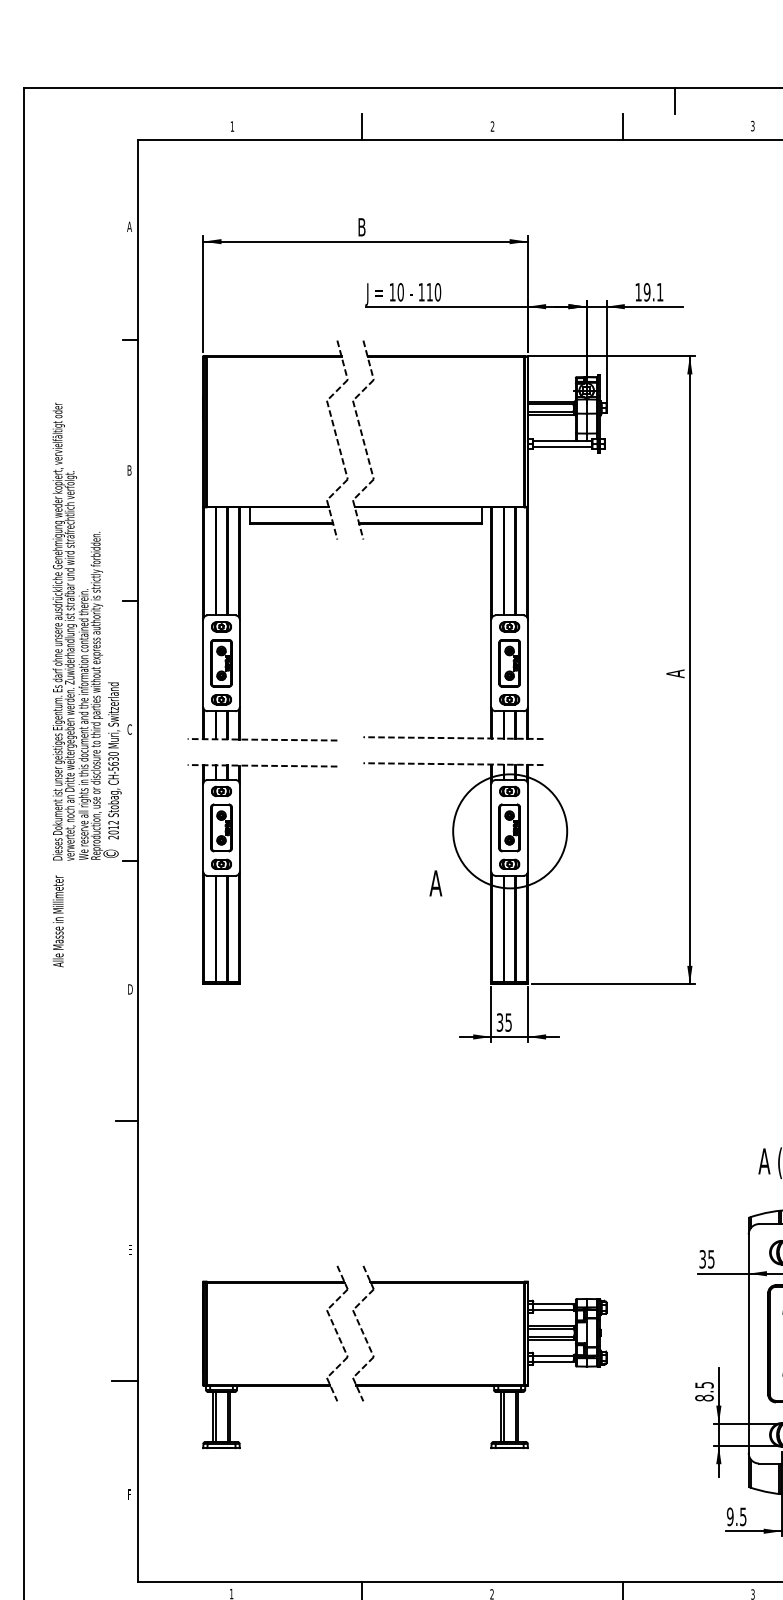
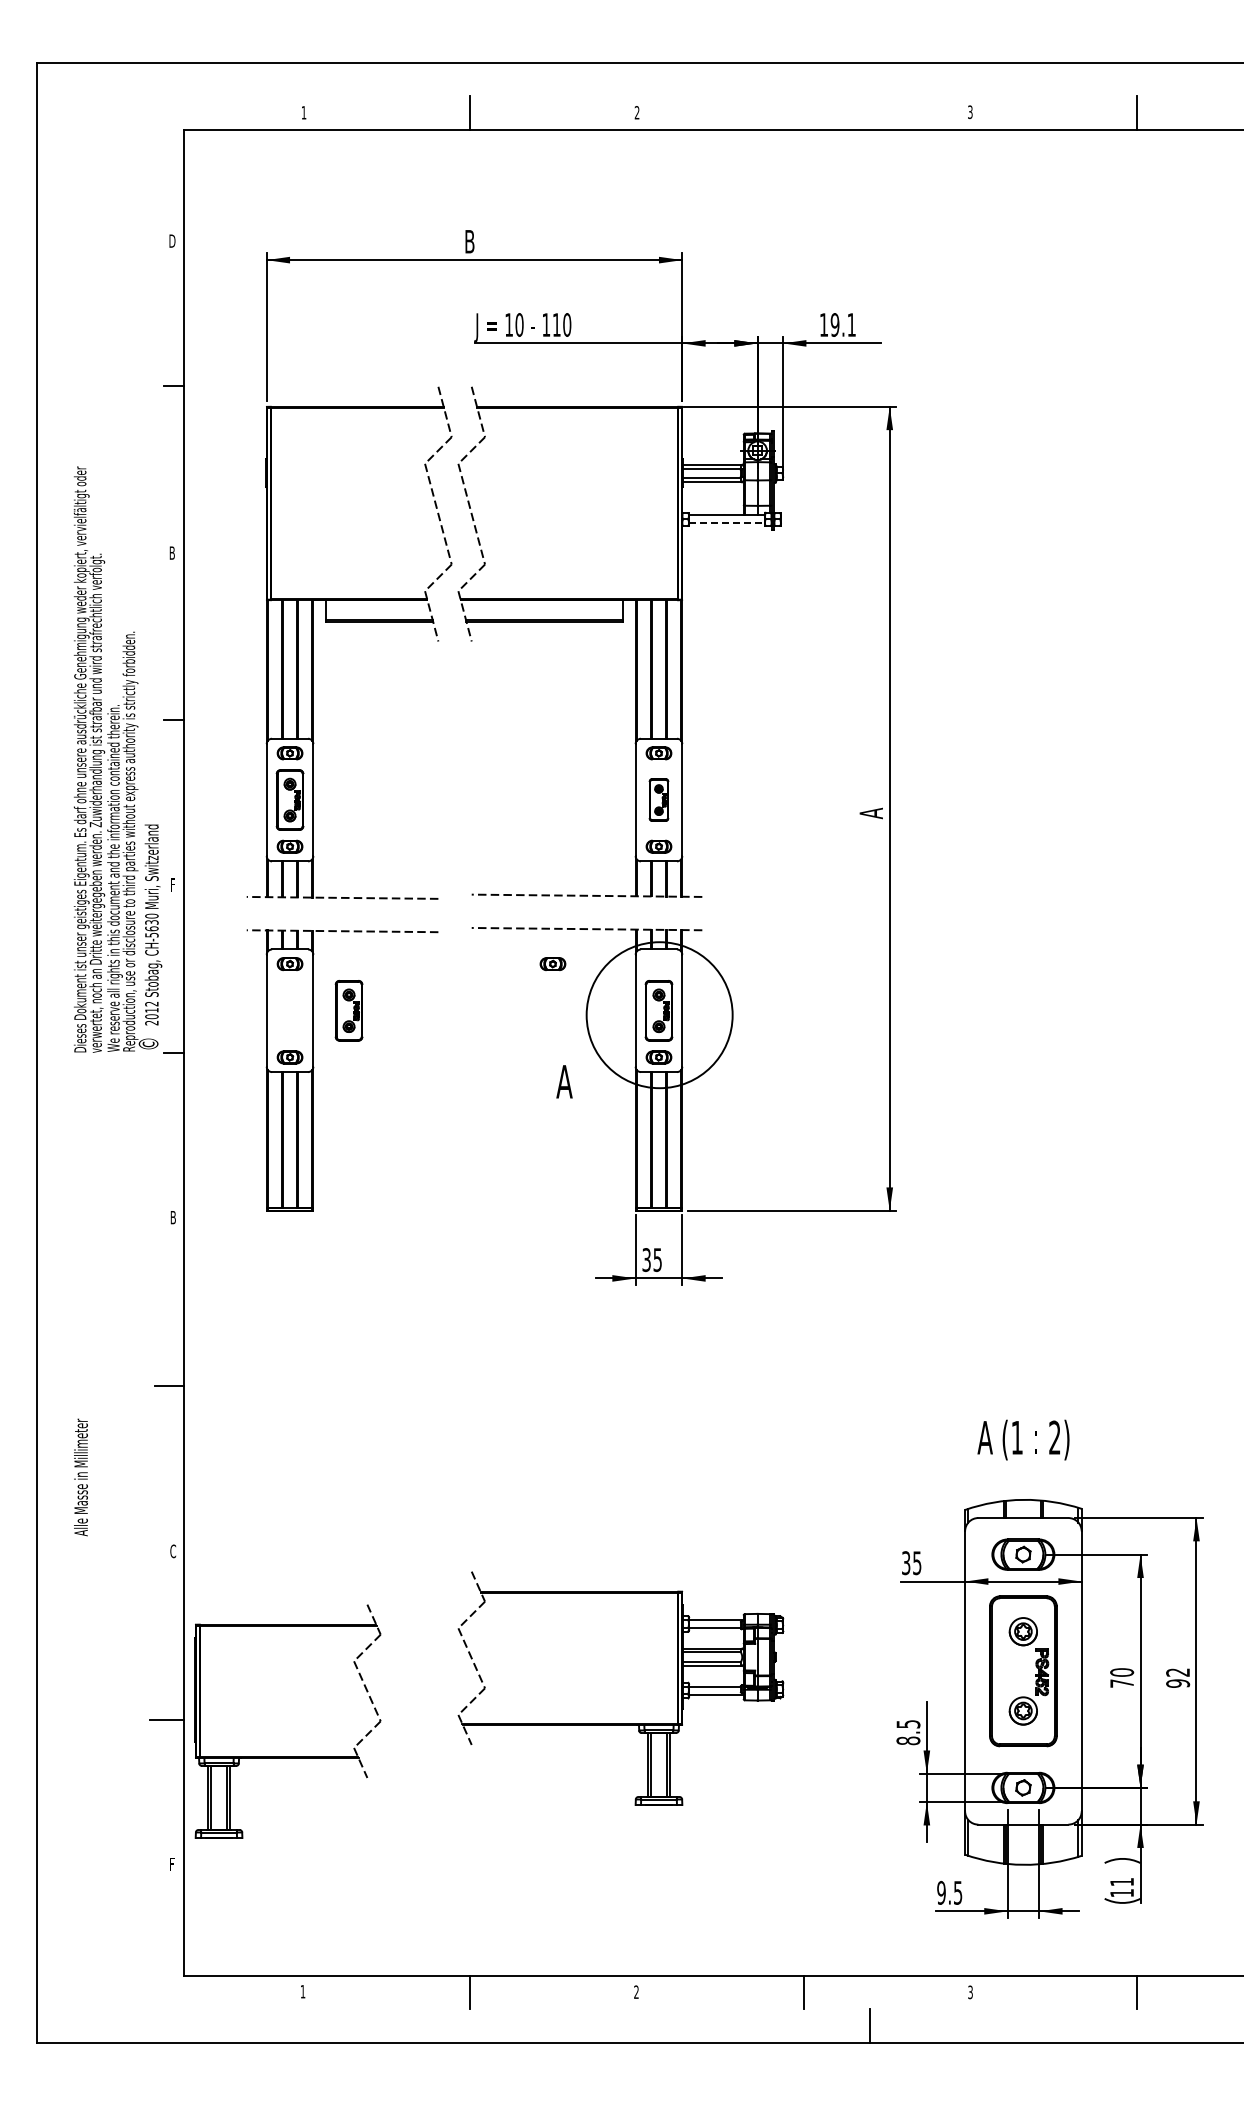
line: (674, 100) -> (870, 79), removed
line: (622, 126) -> (803, 112), removed
text: (129, 226) -> (172, 240), A -> D
line: (562, 447) -> (726, 523), solid -> dashed
part: (509, 662) -> (658, 799), size x0.7
text: (129, 729) -> (172, 884), C -> F
part: (509, 790) -> (552, 963), moved
part: (221, 827) -> (348, 1010), moved
text: (57, 921) -> (80, 1477), moved
text: (130, 989) -> (173, 1217), D -> B
text: (130, 1250) -> (173, 1551), E -> C
part: (274, 1384) -> (287, 1756), moved

